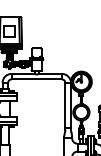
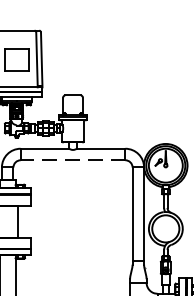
line: (36, 79) -> (72, 160), solid -> dashed

